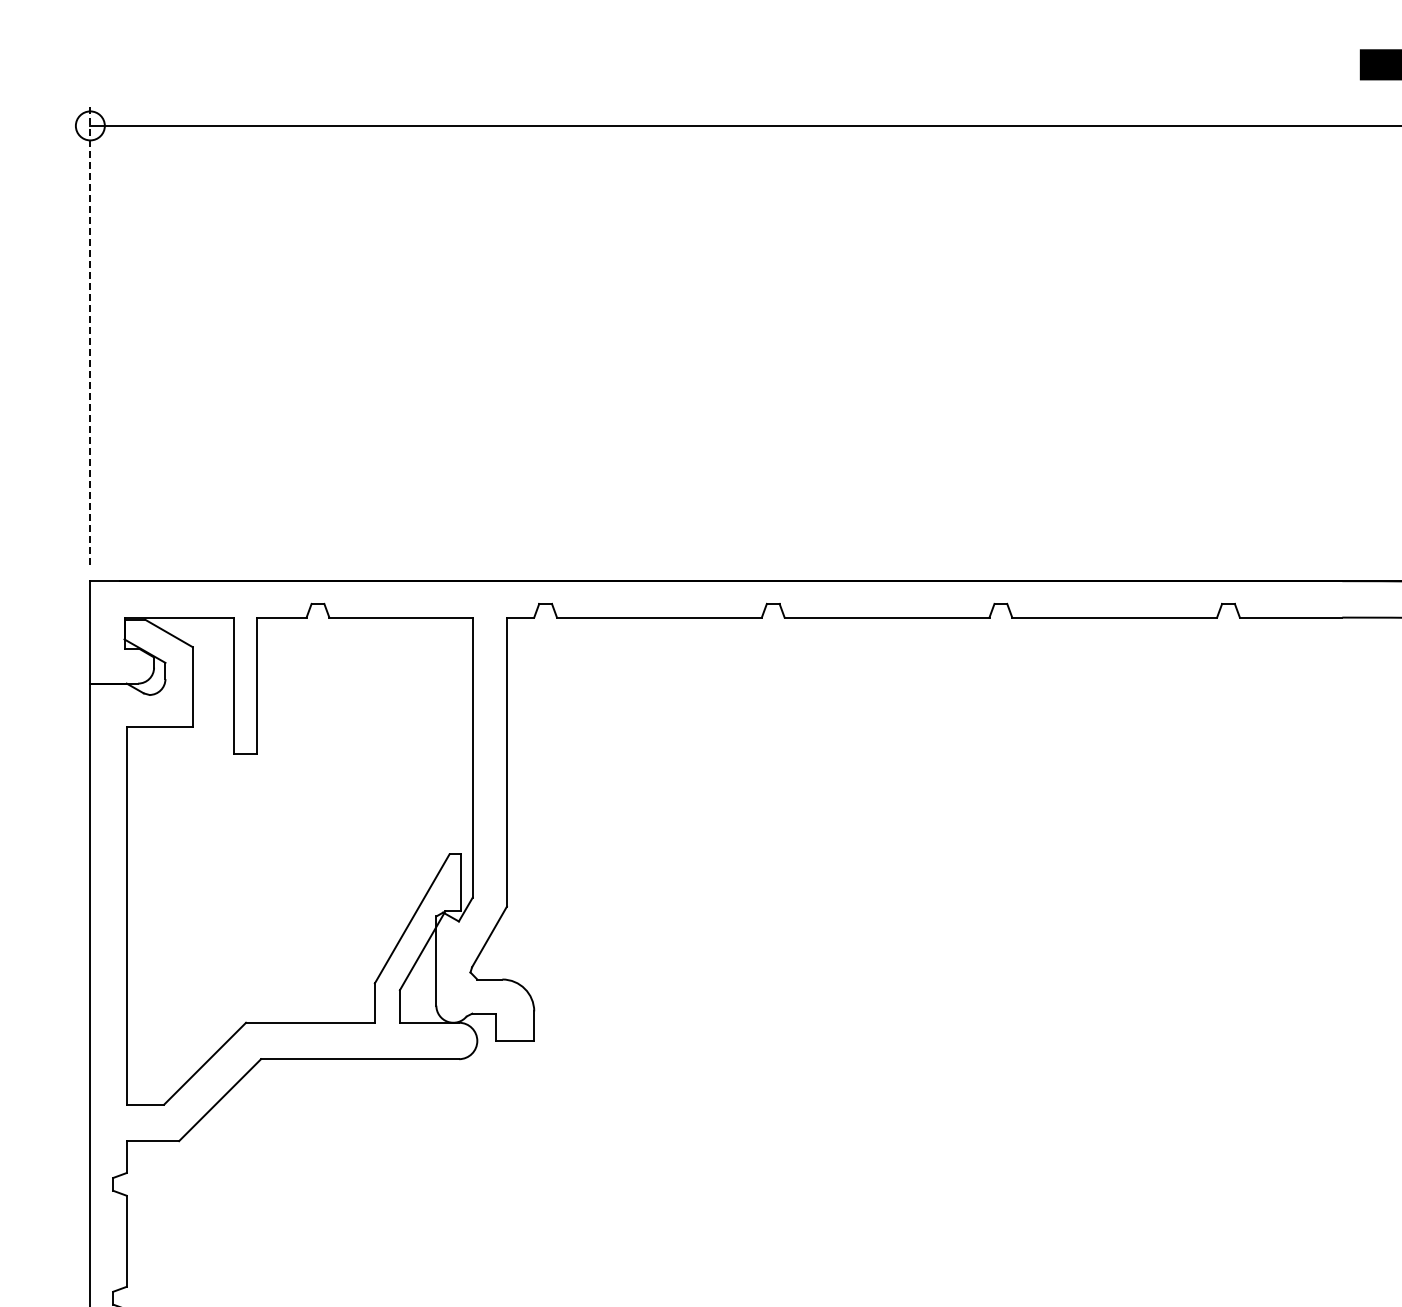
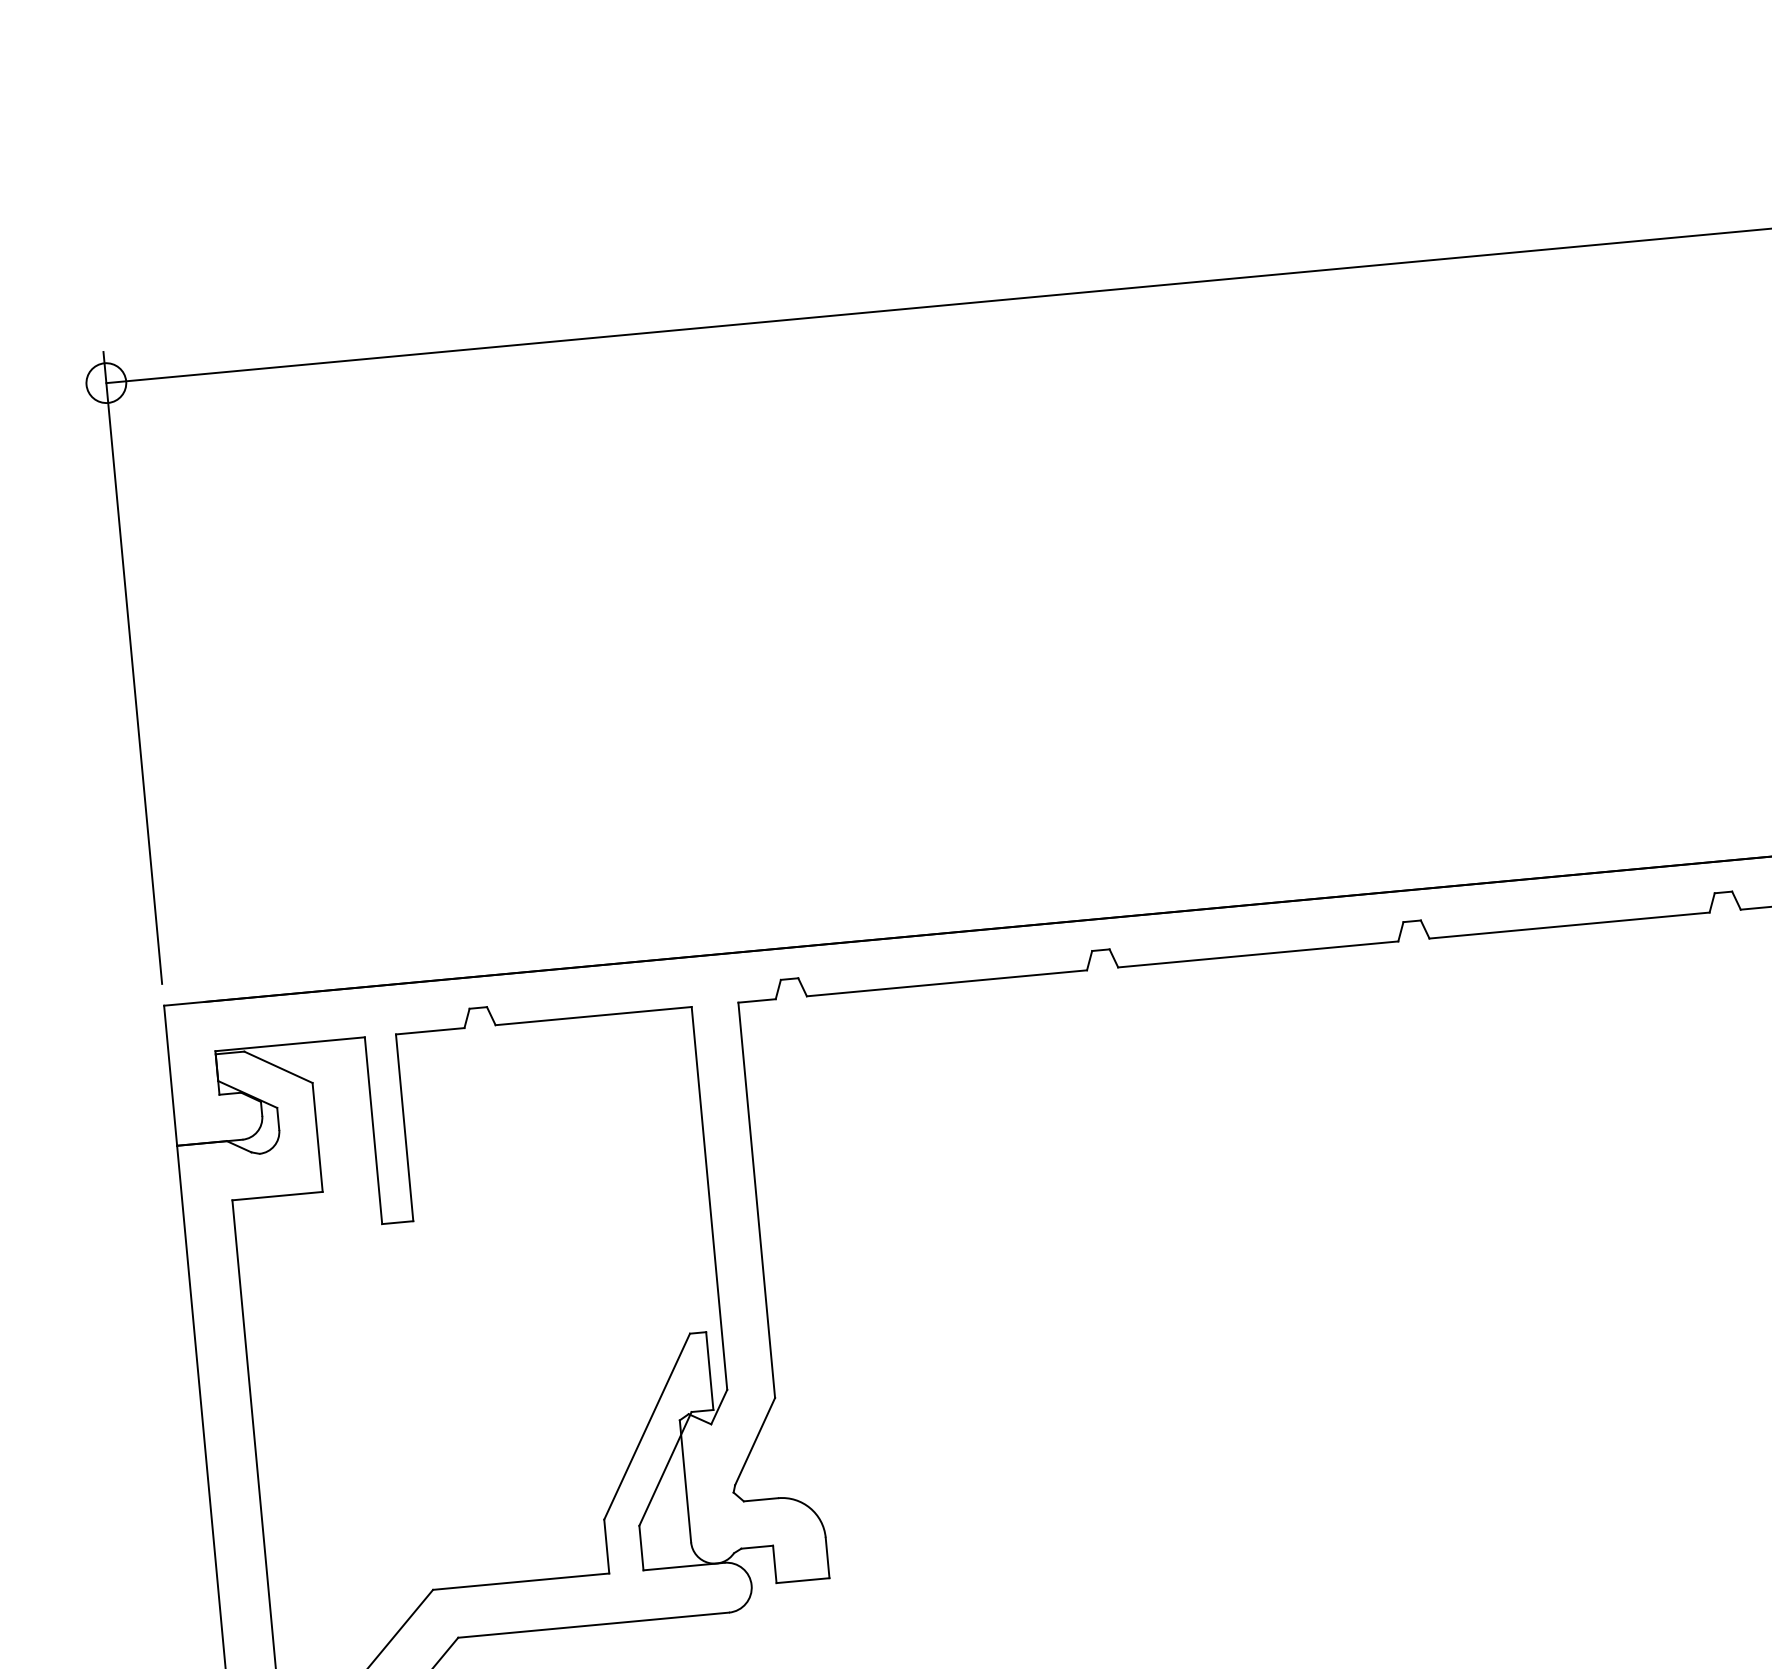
line: (90, 333) -> (132, 666), dashed -> solid

